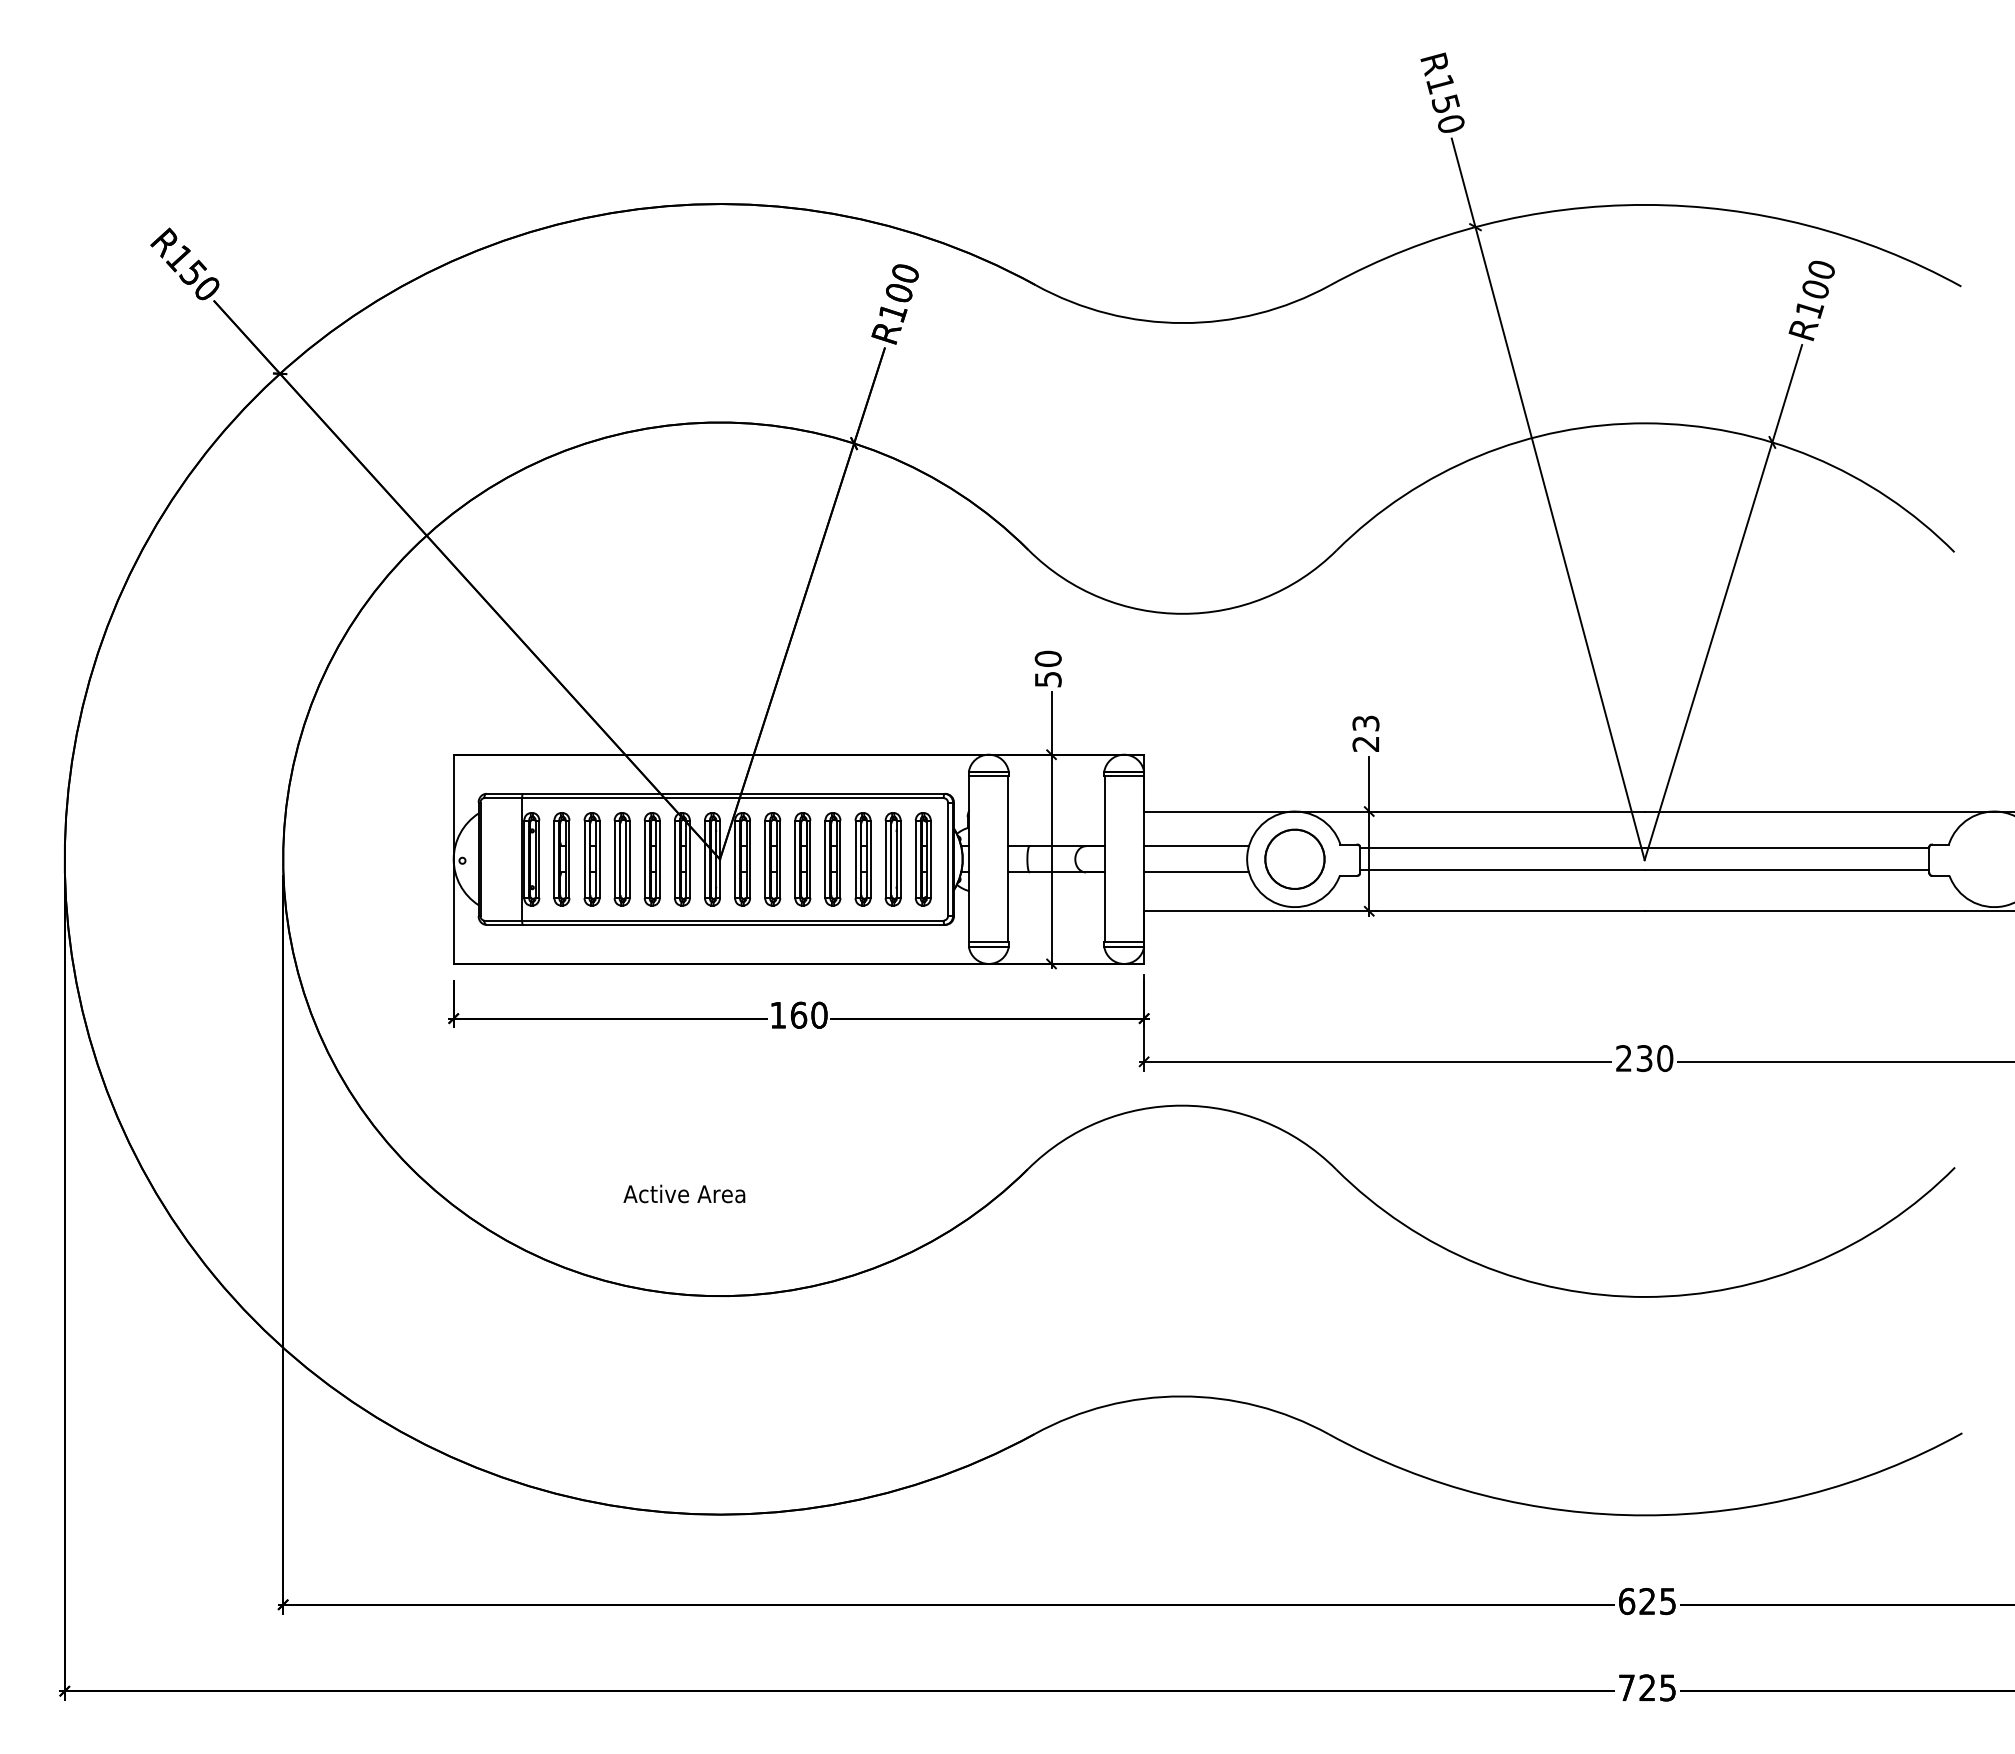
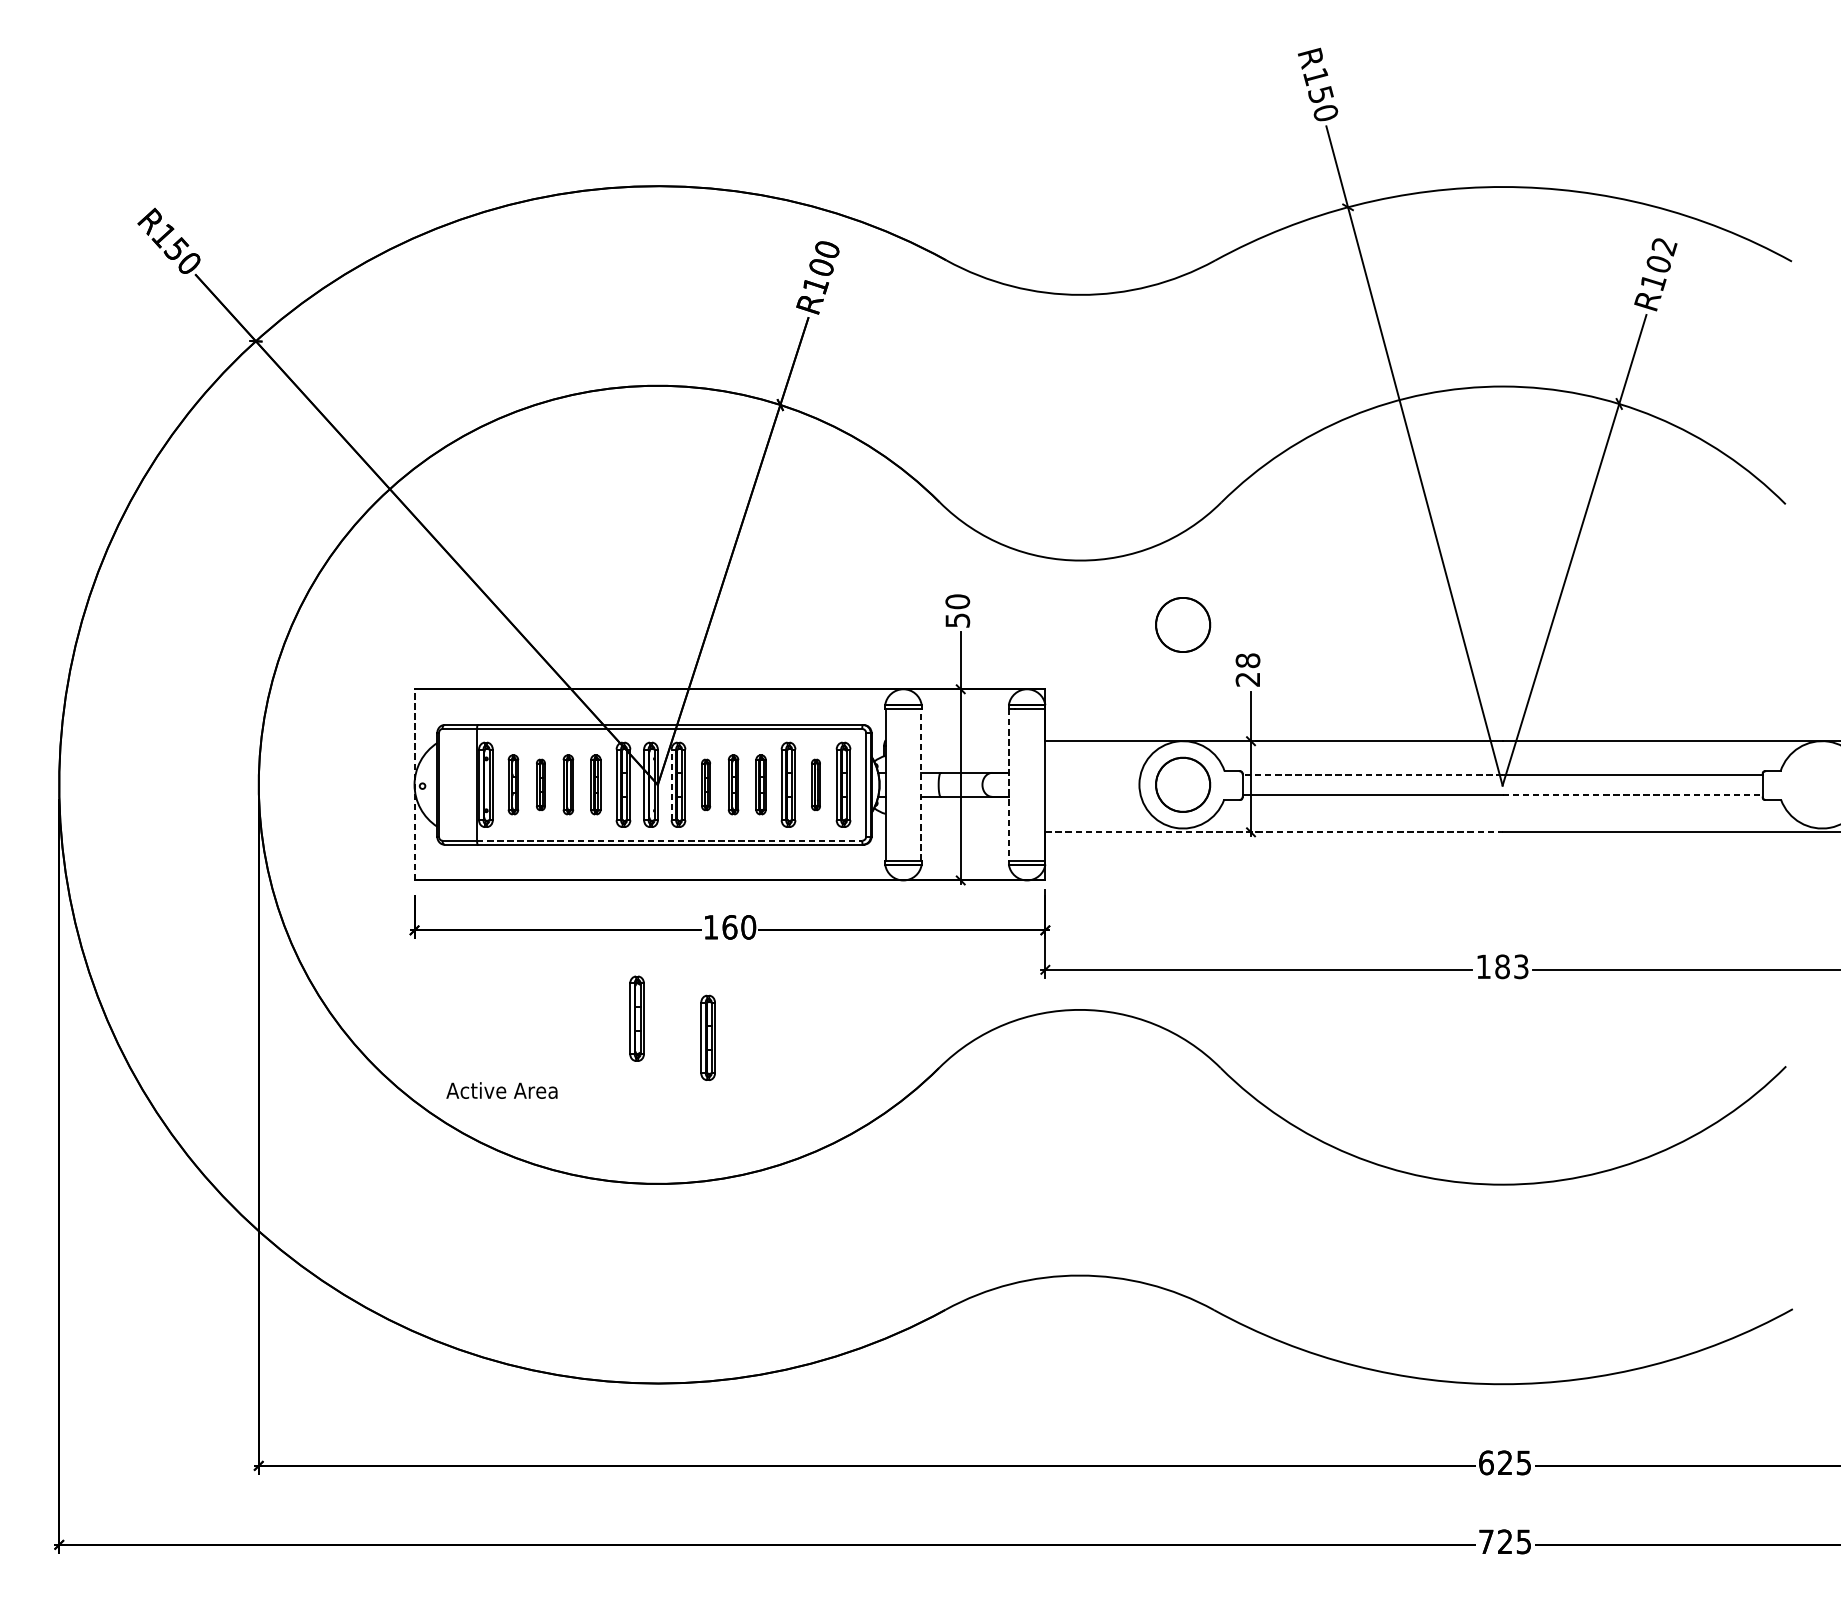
text: (1822, 270) -> (1665, 246), R100 -> R102
part: (1294, 683) -> (1182, 624), added
text: (1365, 723) -> (1247, 660), 23 -> 28
line: (1196, 846) -> (1093, 773), removed
line: (1501, 848) -> (1371, 774), solid -> dashed
line: (453, 859) -> (414, 785), solid -> dashed
part: (561, 859) -> (513, 785), size x0.7
part: (591, 859) -> (540, 785), size x0.6
part: (621, 859) -> (567, 785), size x0.7
part: (651, 859) -> (595, 785), size x0.7
line: (735, 859) -> (672, 785), solid -> dashed
part: (772, 859) -> (705, 785), size x0.6
part: (802, 859) -> (733, 785), size x0.7
part: (832, 859) -> (760, 785), size x0.7
part: (892, 859) -> (815, 785), size x0.6
line: (1008, 859) -> (921, 785), solid -> dashed
line: (1104, 859) -> (1009, 785), solid -> dashed
line: (1787, 870) -> (1633, 795), solid -> dashed
line: (1196, 872) -> (1093, 796), removed
line: (1394, 911) -> (1274, 832), solid -> dashed
line: (732, 920) -> (669, 840), solid -> dashed
text: (1644, 1058) -> (1502, 966), 230 -> 183
part: (696, 1115) -> (636, 1018), added
part: (774, 1136) -> (707, 1038), added
text: (684, 1193) -> (502, 1090), moved

